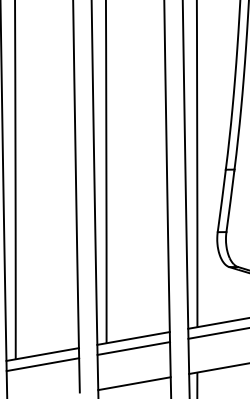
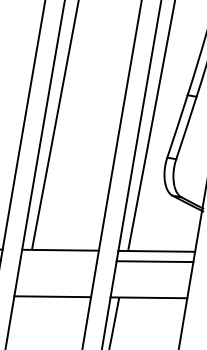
line: (133, 348) -> (58, 260), removed

